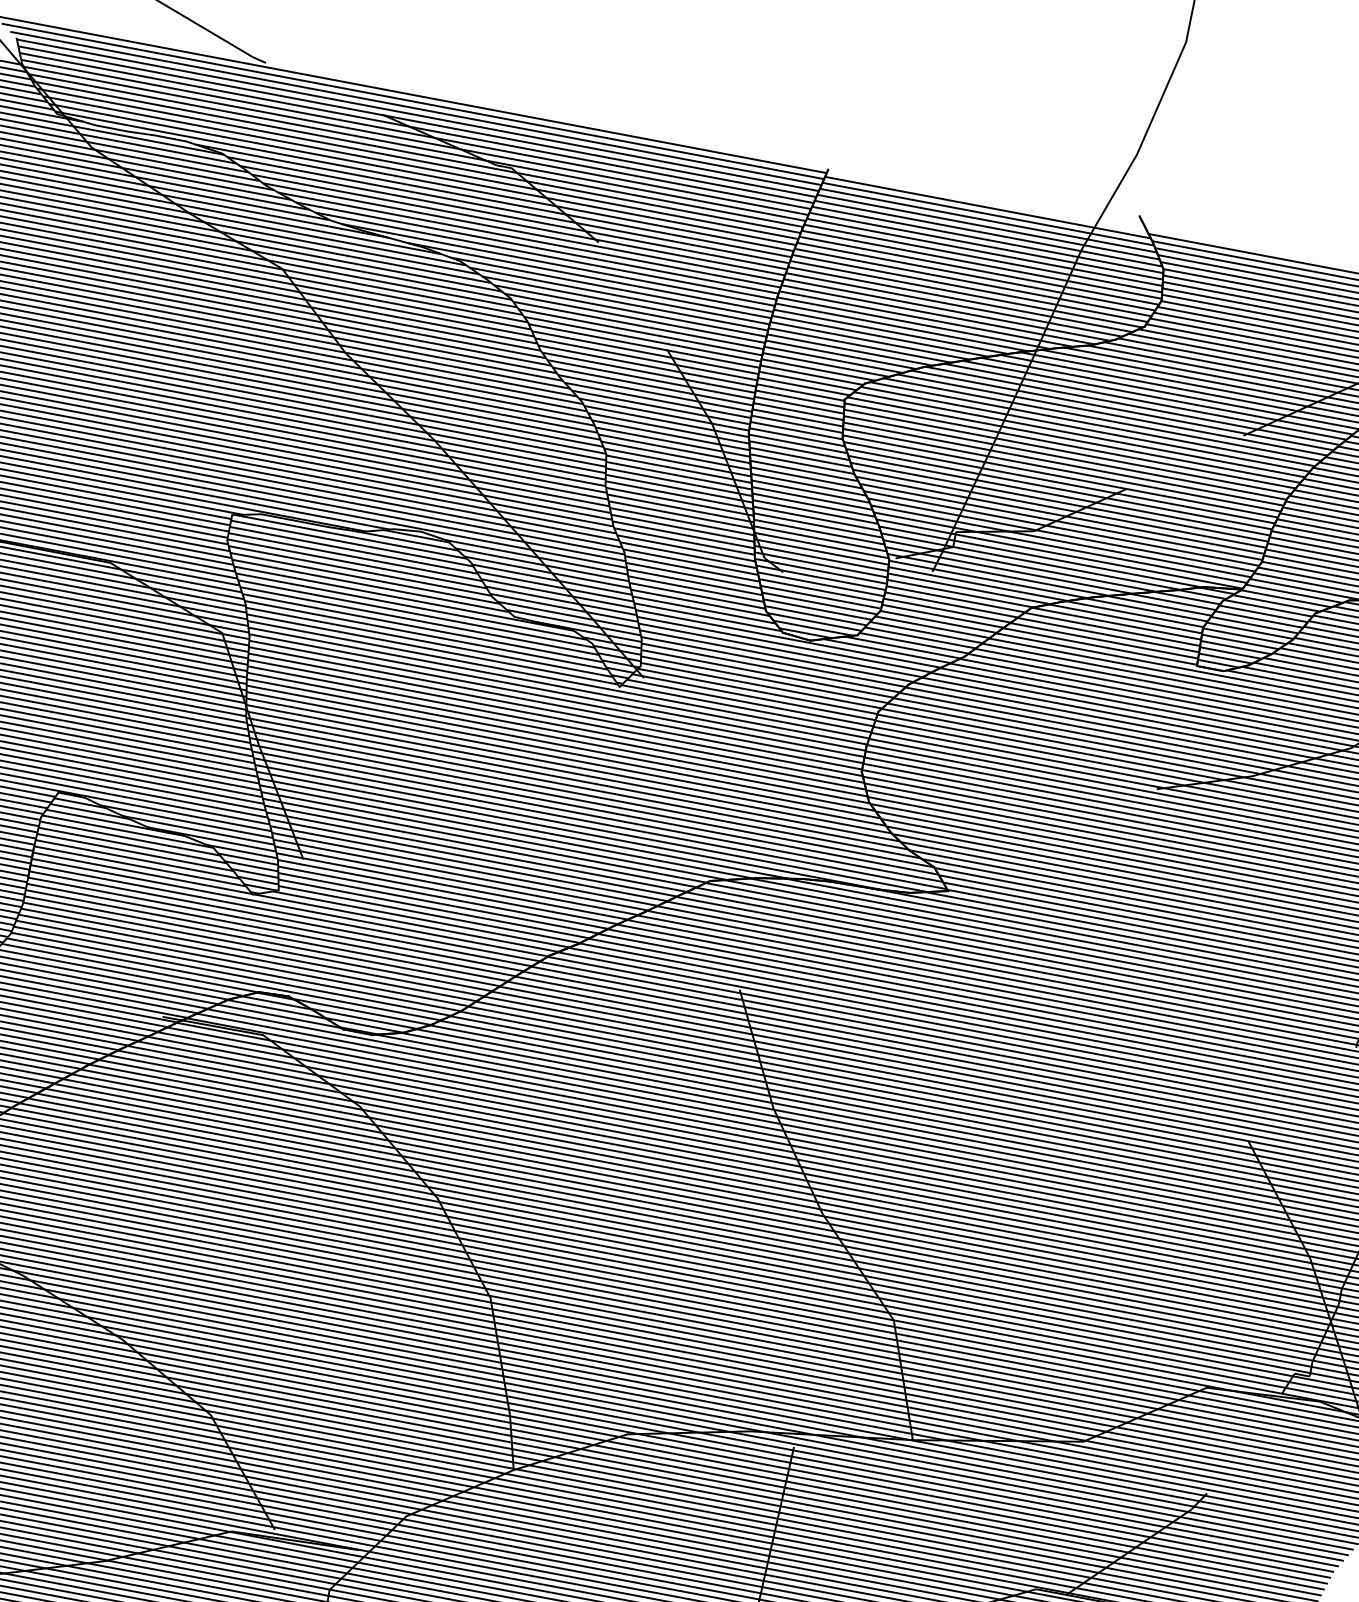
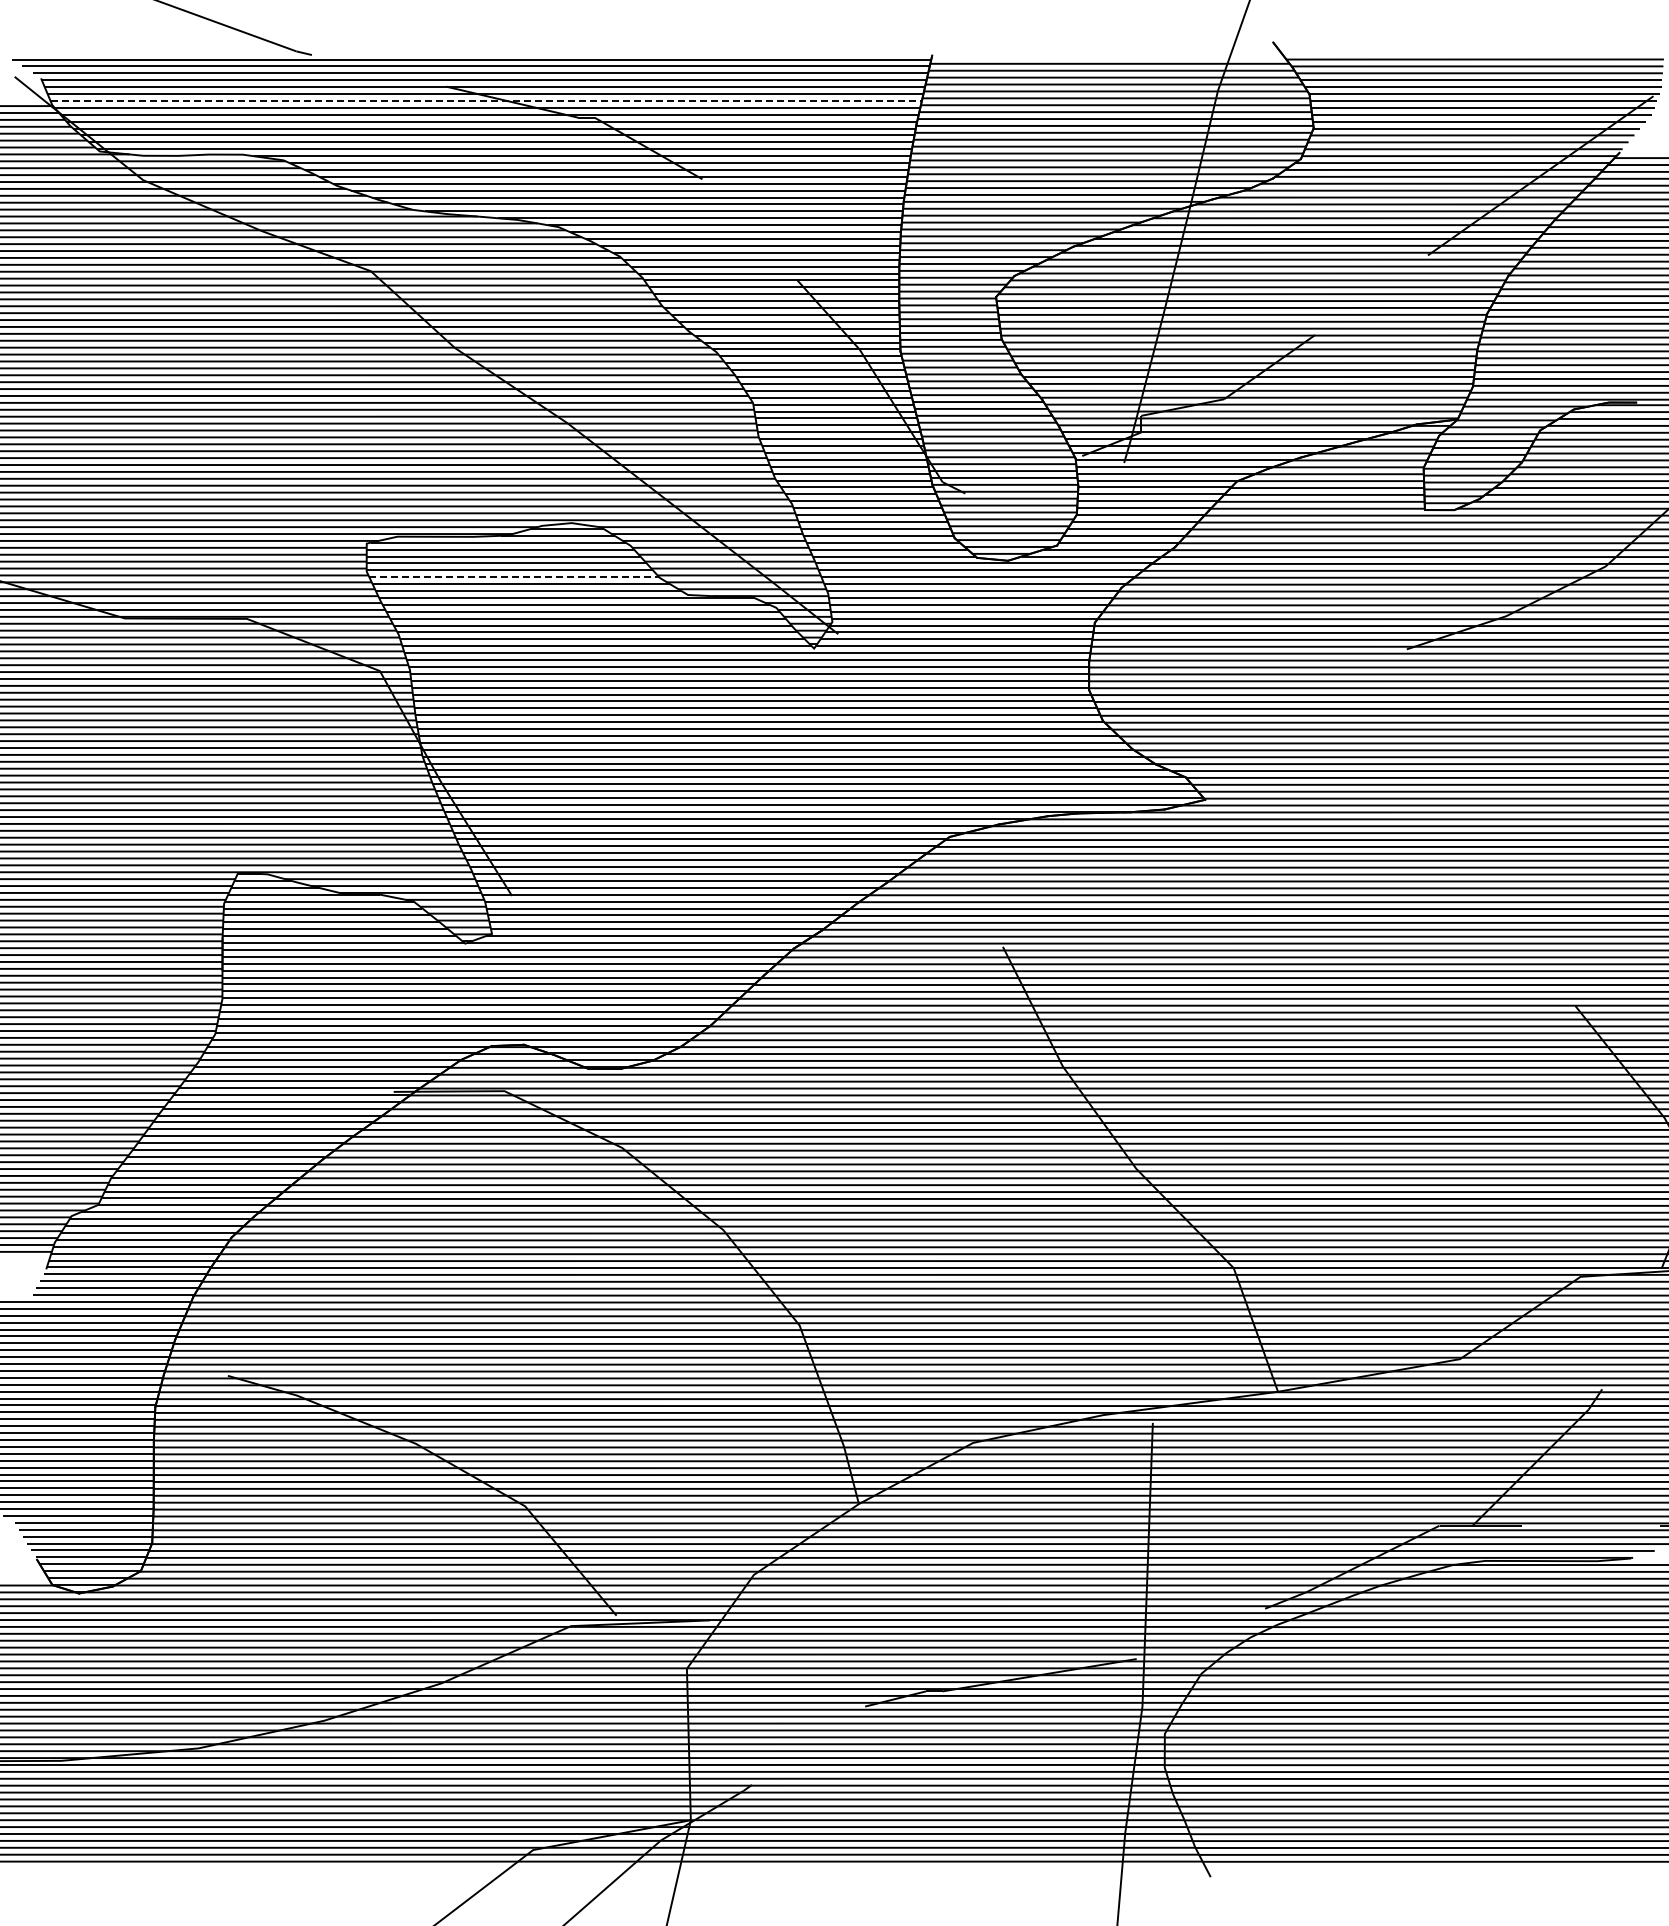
line: (416, 134) -> (486, 100), solid -> dashed
line: (360, 571) -> (514, 577), solid -> dashed

